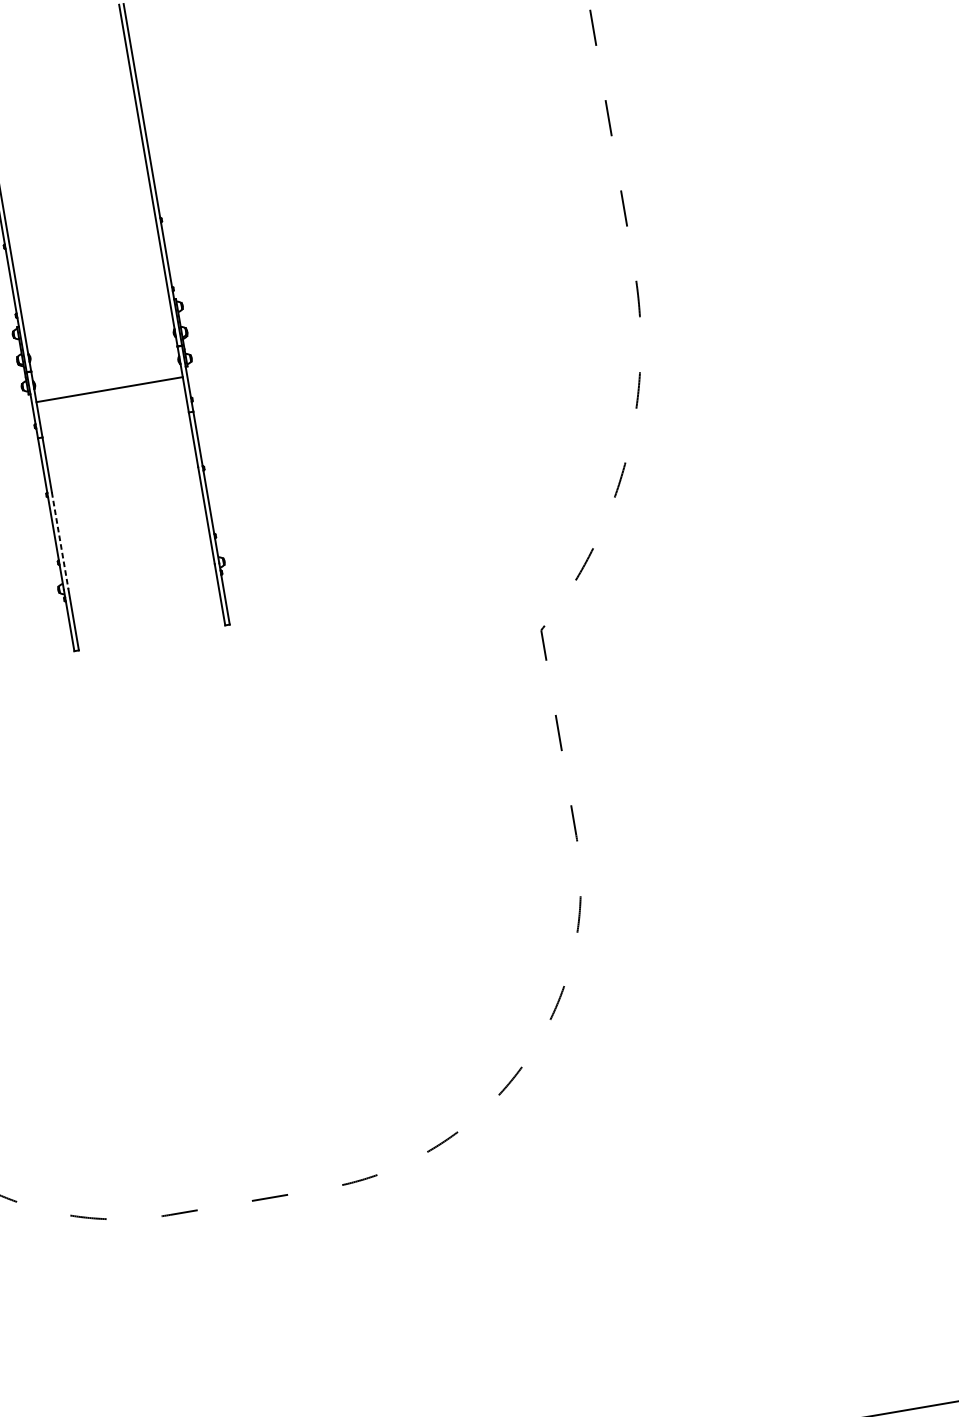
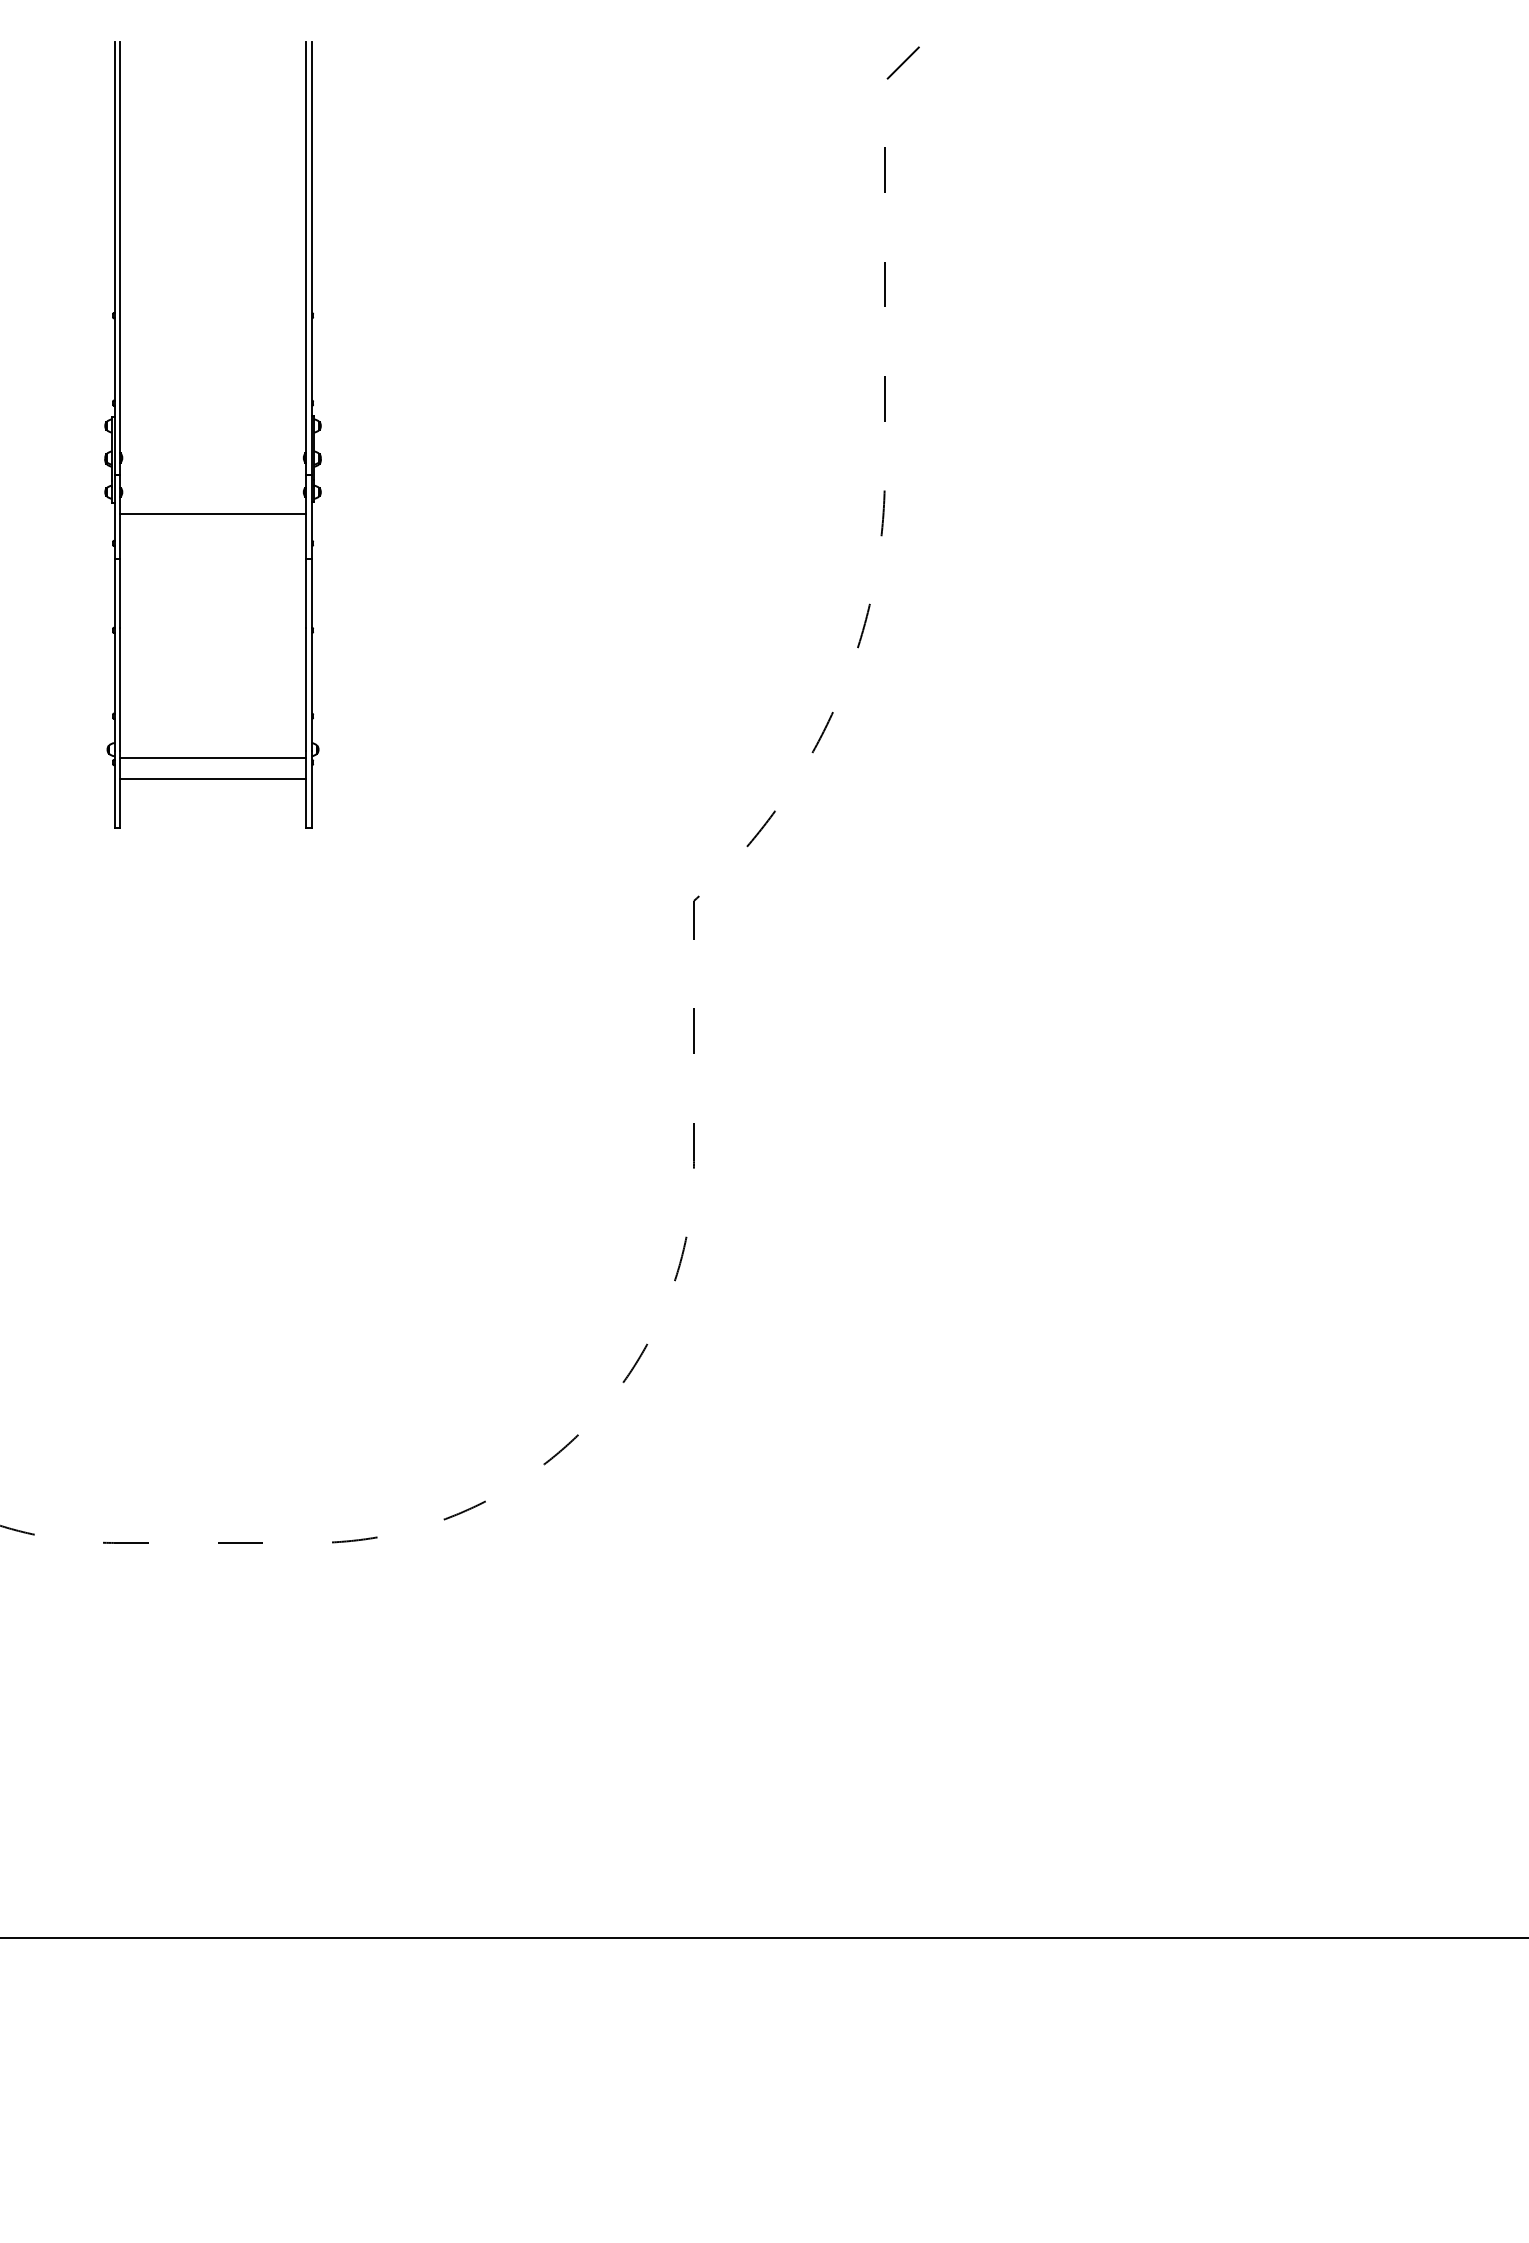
line: (60, 540) -> (120, 689), dashed -> solid
line: (142, 582) -> (212, 757), added
line: (144, 598) -> (212, 778), added

